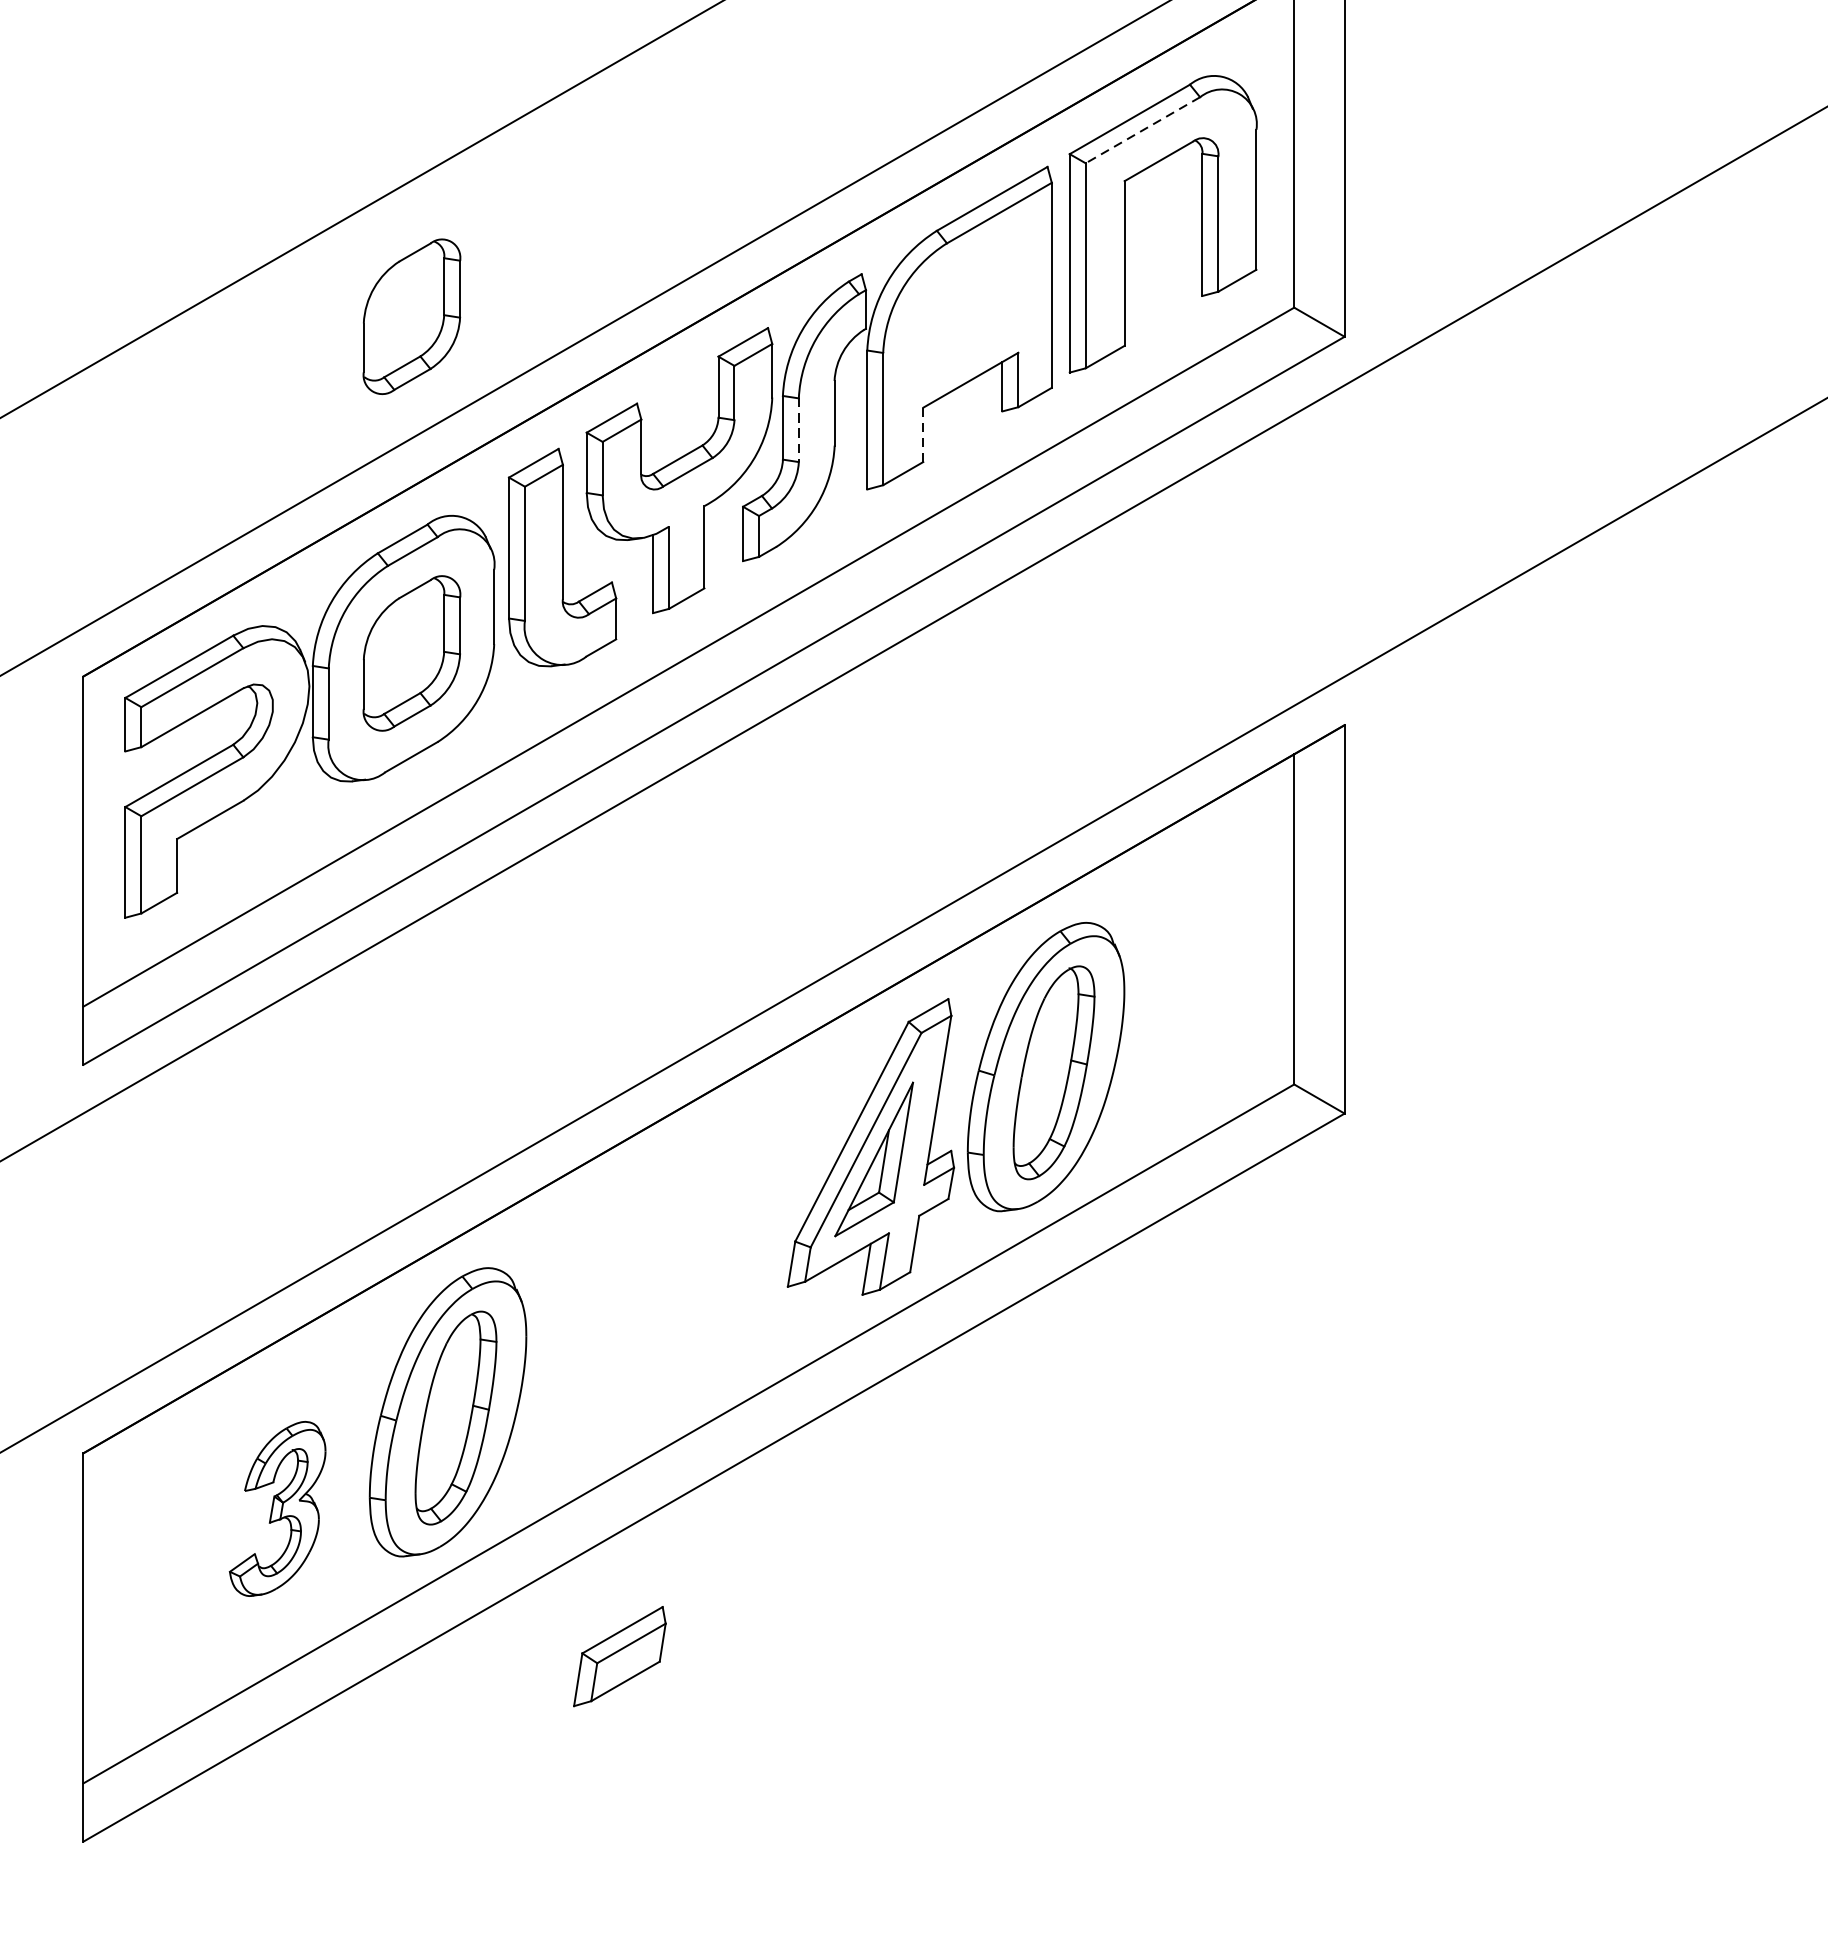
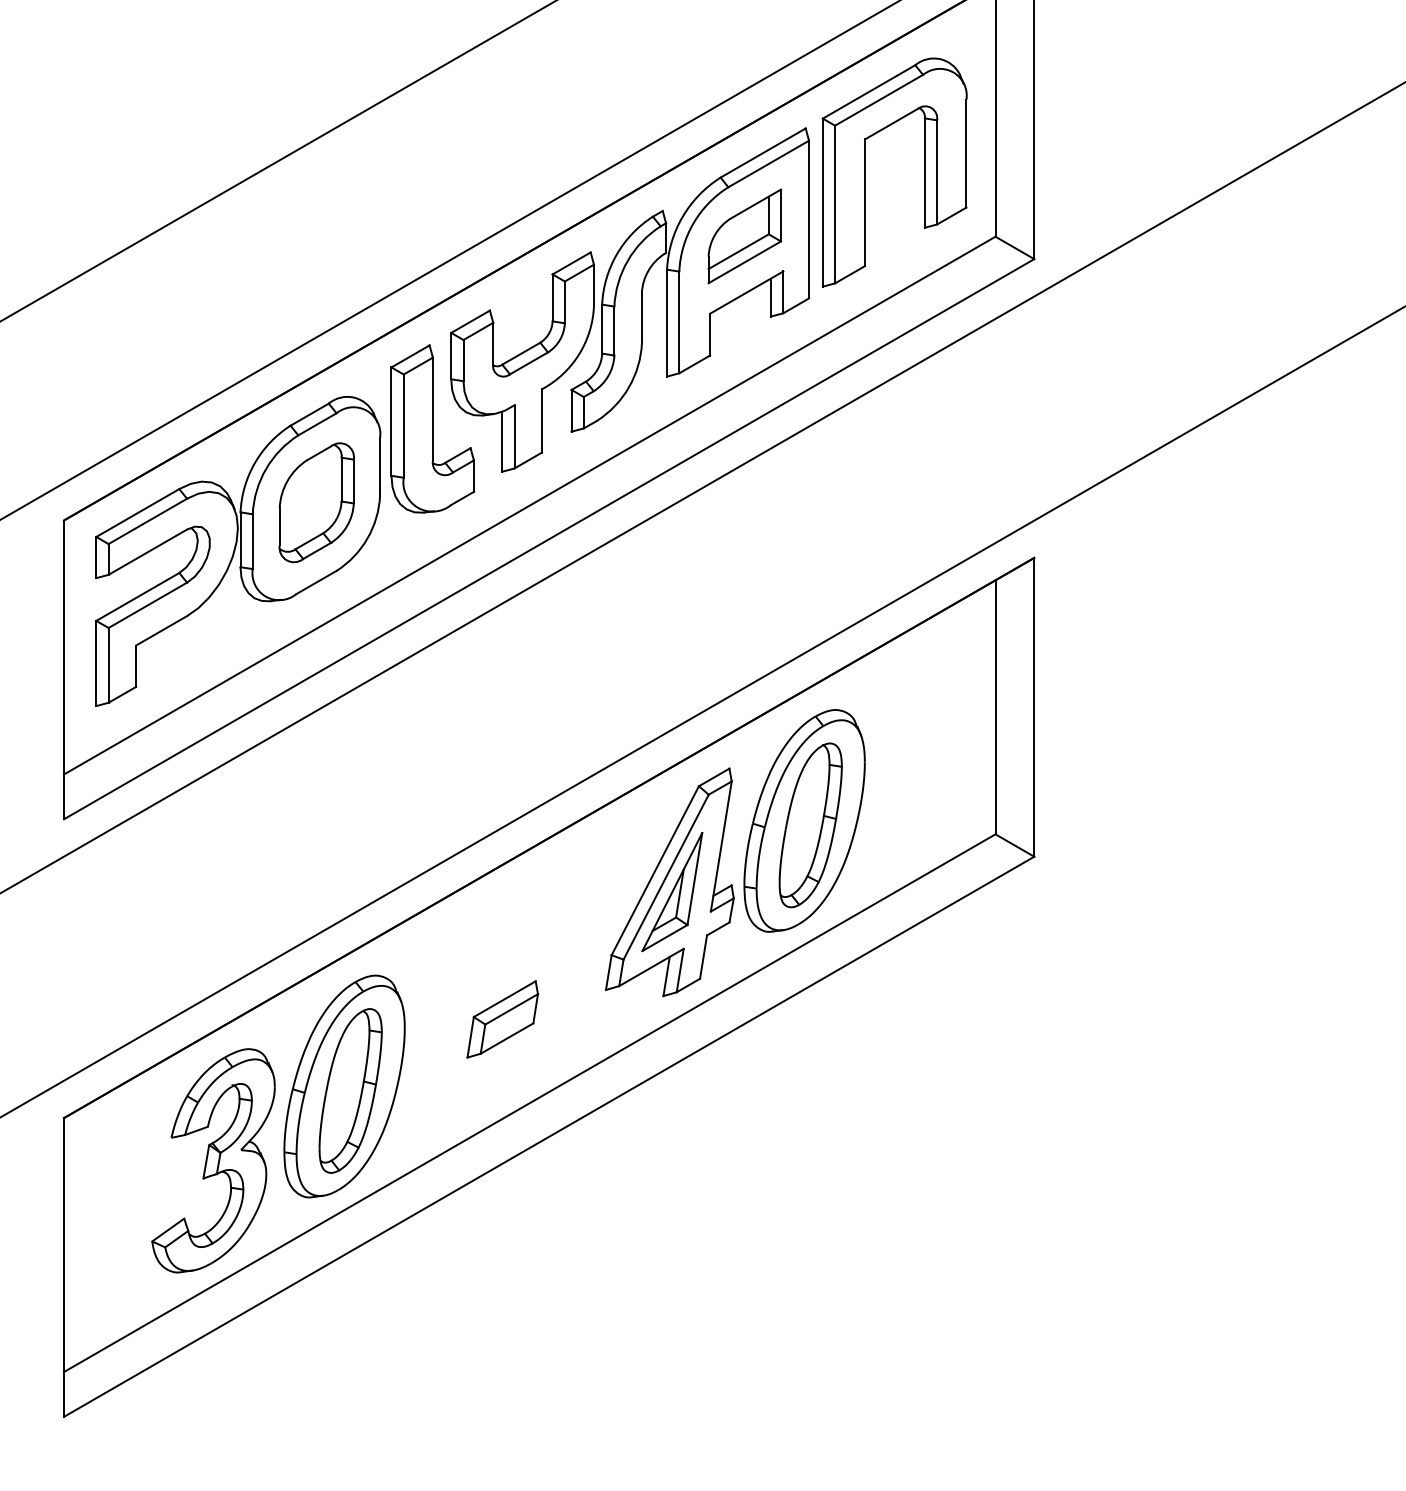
line: (1143, 130) -> (879, 100), dashed -> solid
part: (967, 307) -> (744, 236), added
part: (411, 316) -> (316, 243), removed
line: (798, 430) -> (614, 331), dashed -> solid
line: (923, 434) -> (710, 334), dashed -> solid
part: (277, 1508) -> (213, 1160), size x1.67
part: (619, 1656) -> (502, 1019), moved

